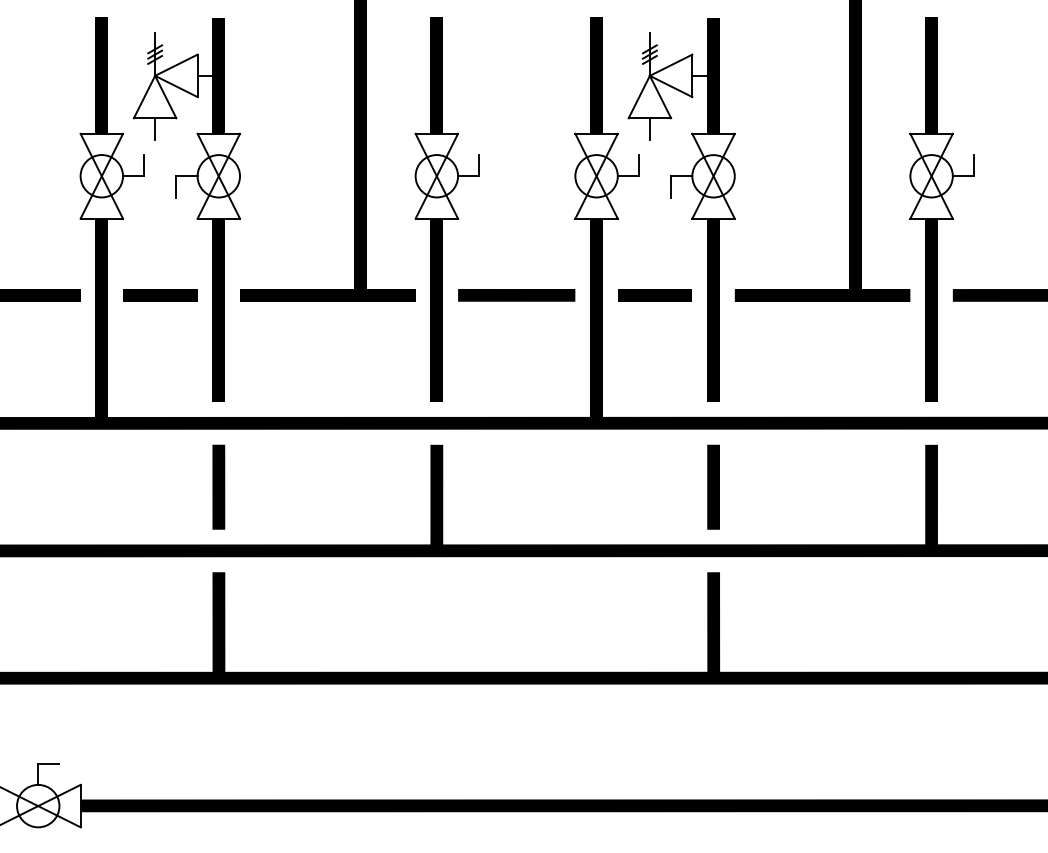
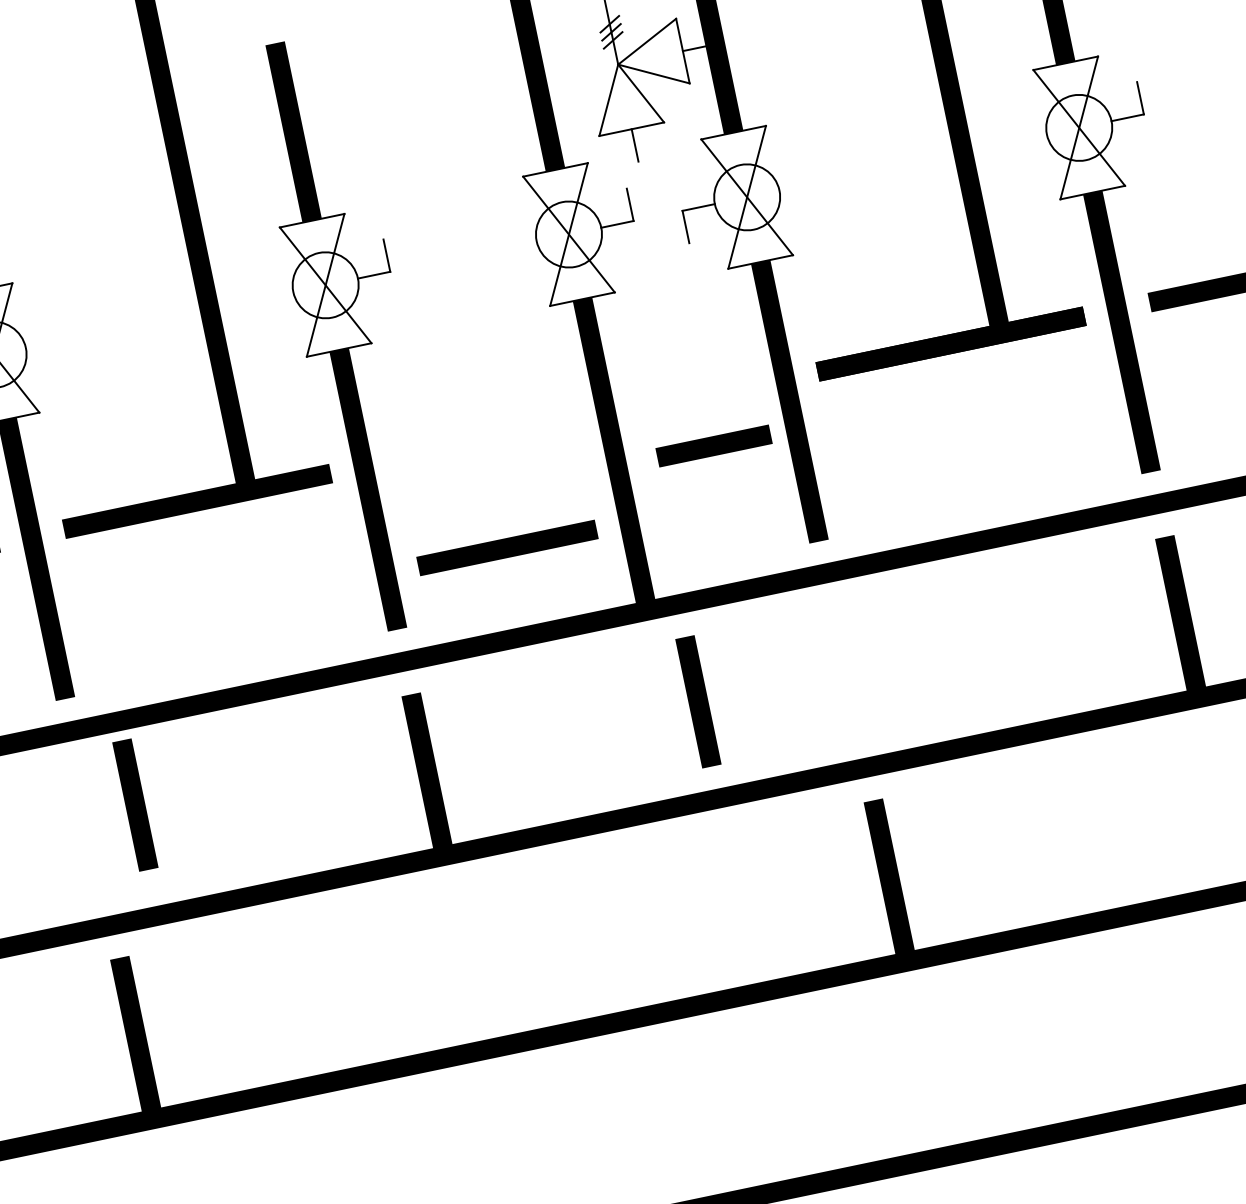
line: (516, 295) -> (507, 548), moved
line: (654, 295) -> (713, 446), moved
line: (218, 486) -> (134, 804), moved
line: (713, 486) -> (698, 700), moved

